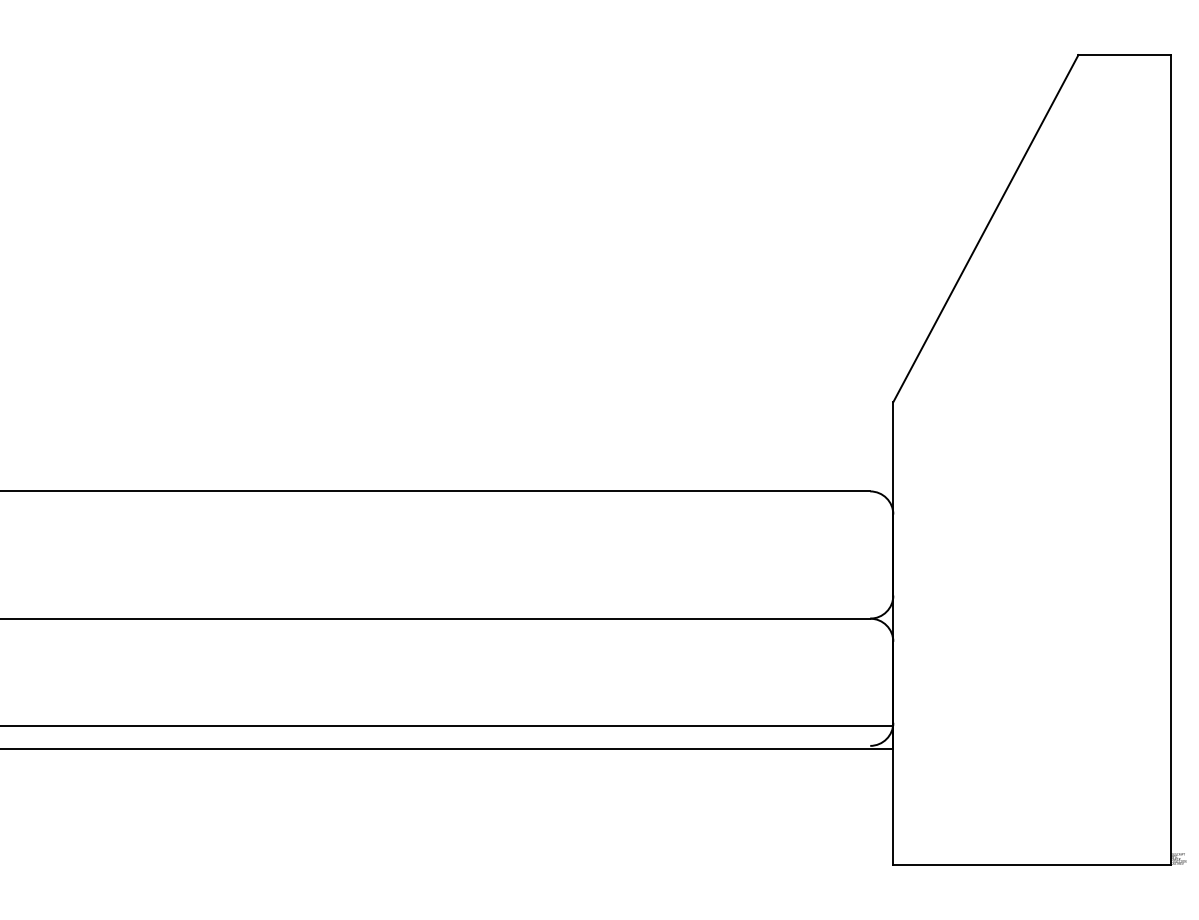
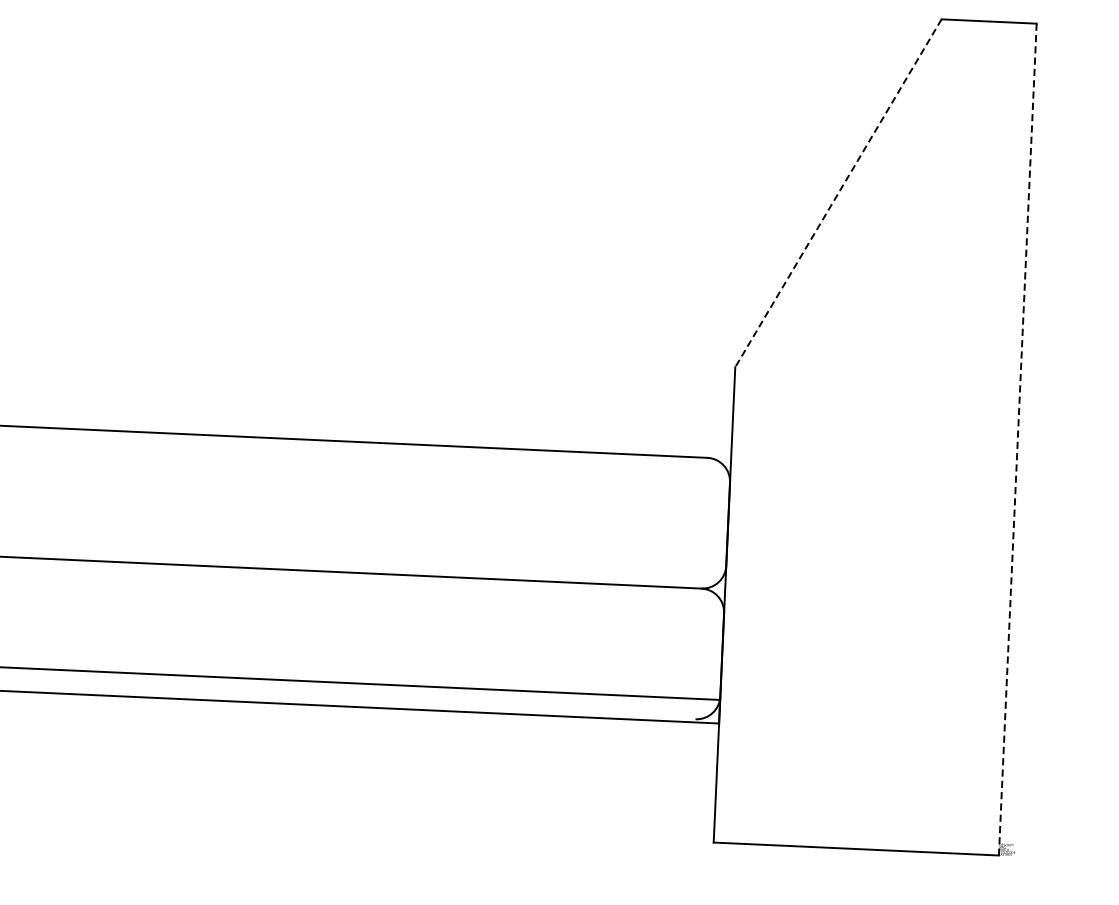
line: (985, 228) -> (838, 193), solid -> dashed
line: (1170, 459) -> (1017, 439), solid -> dashed

